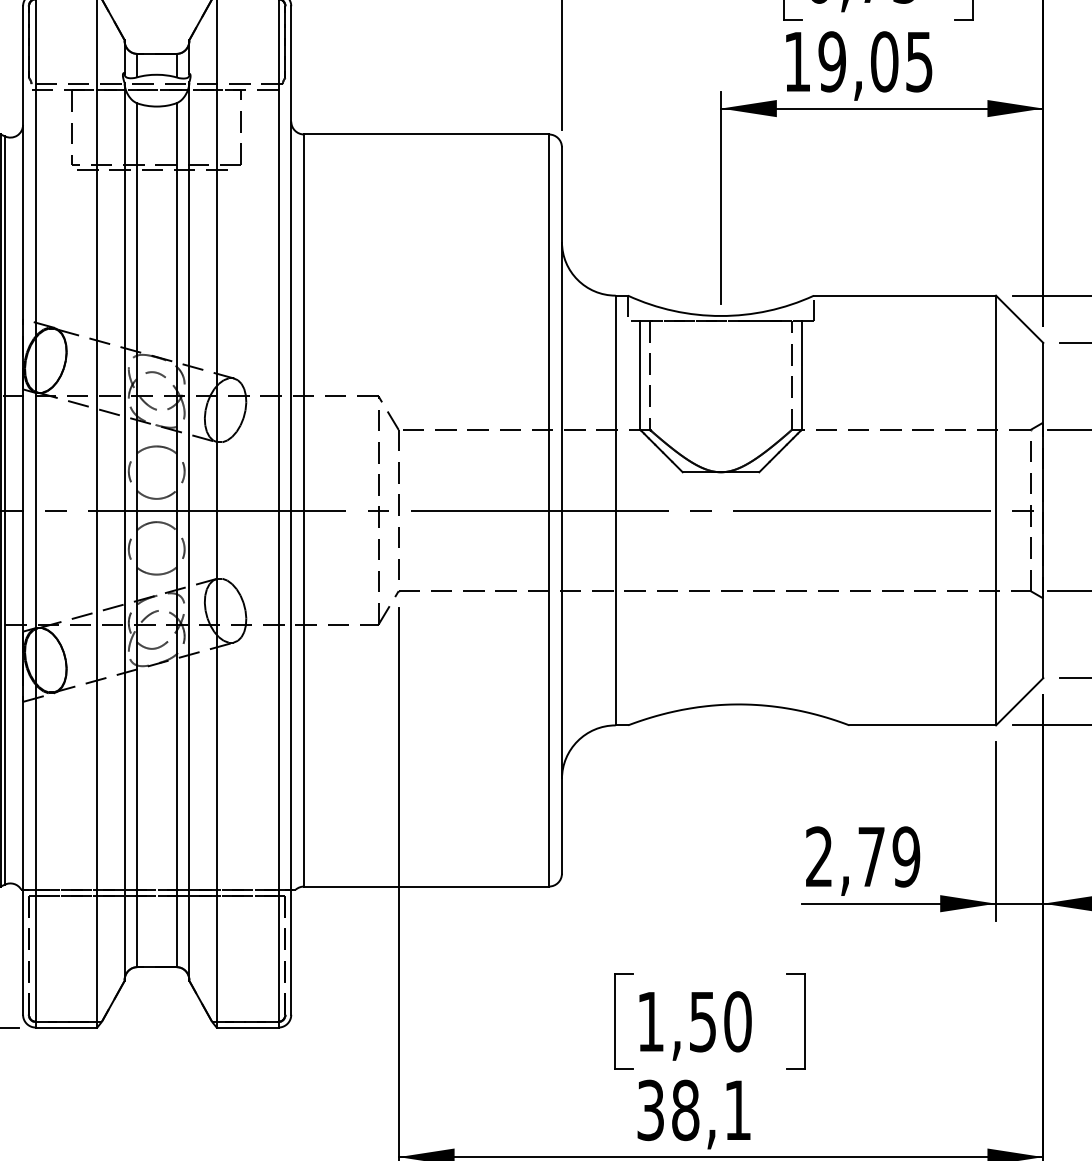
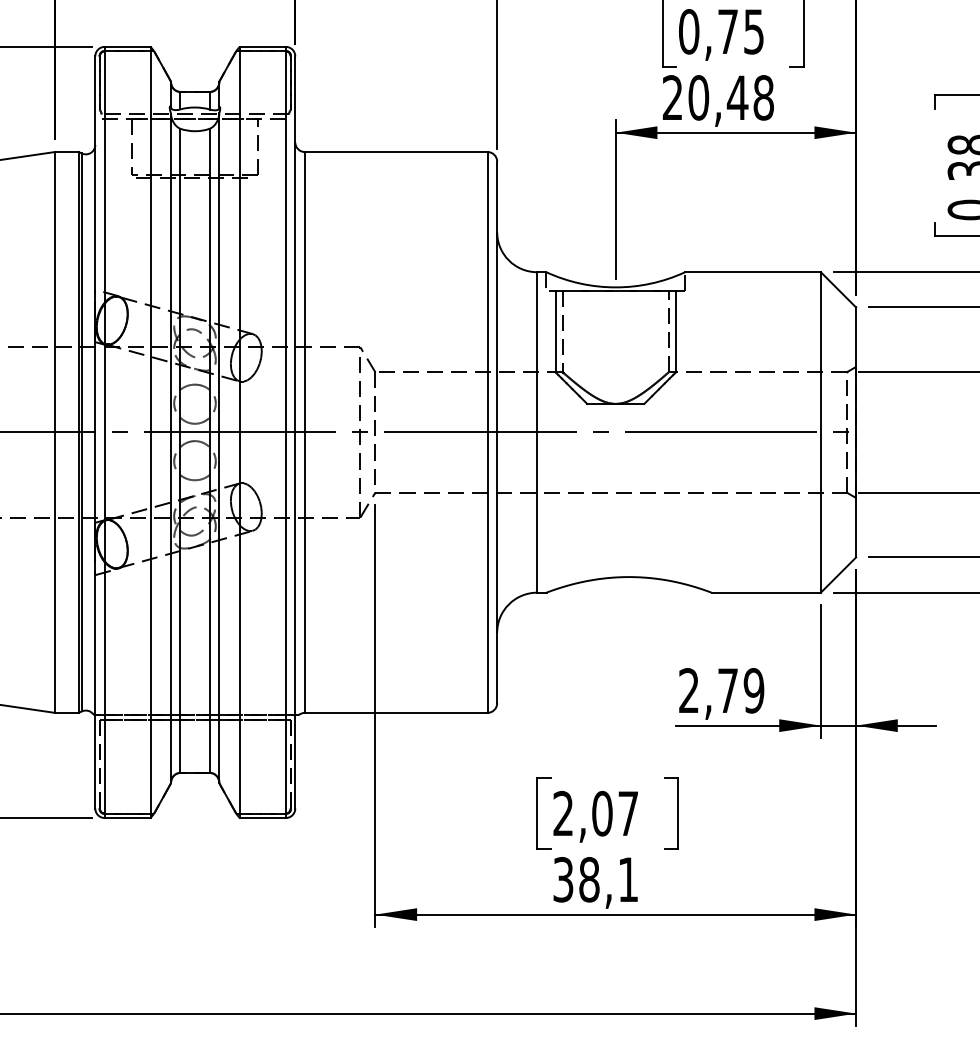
text: (857, 61) -> (717, 97), 19,05 -> 20,48
text: (693, 1021) -> (595, 813), 1,50 -> 2,07

